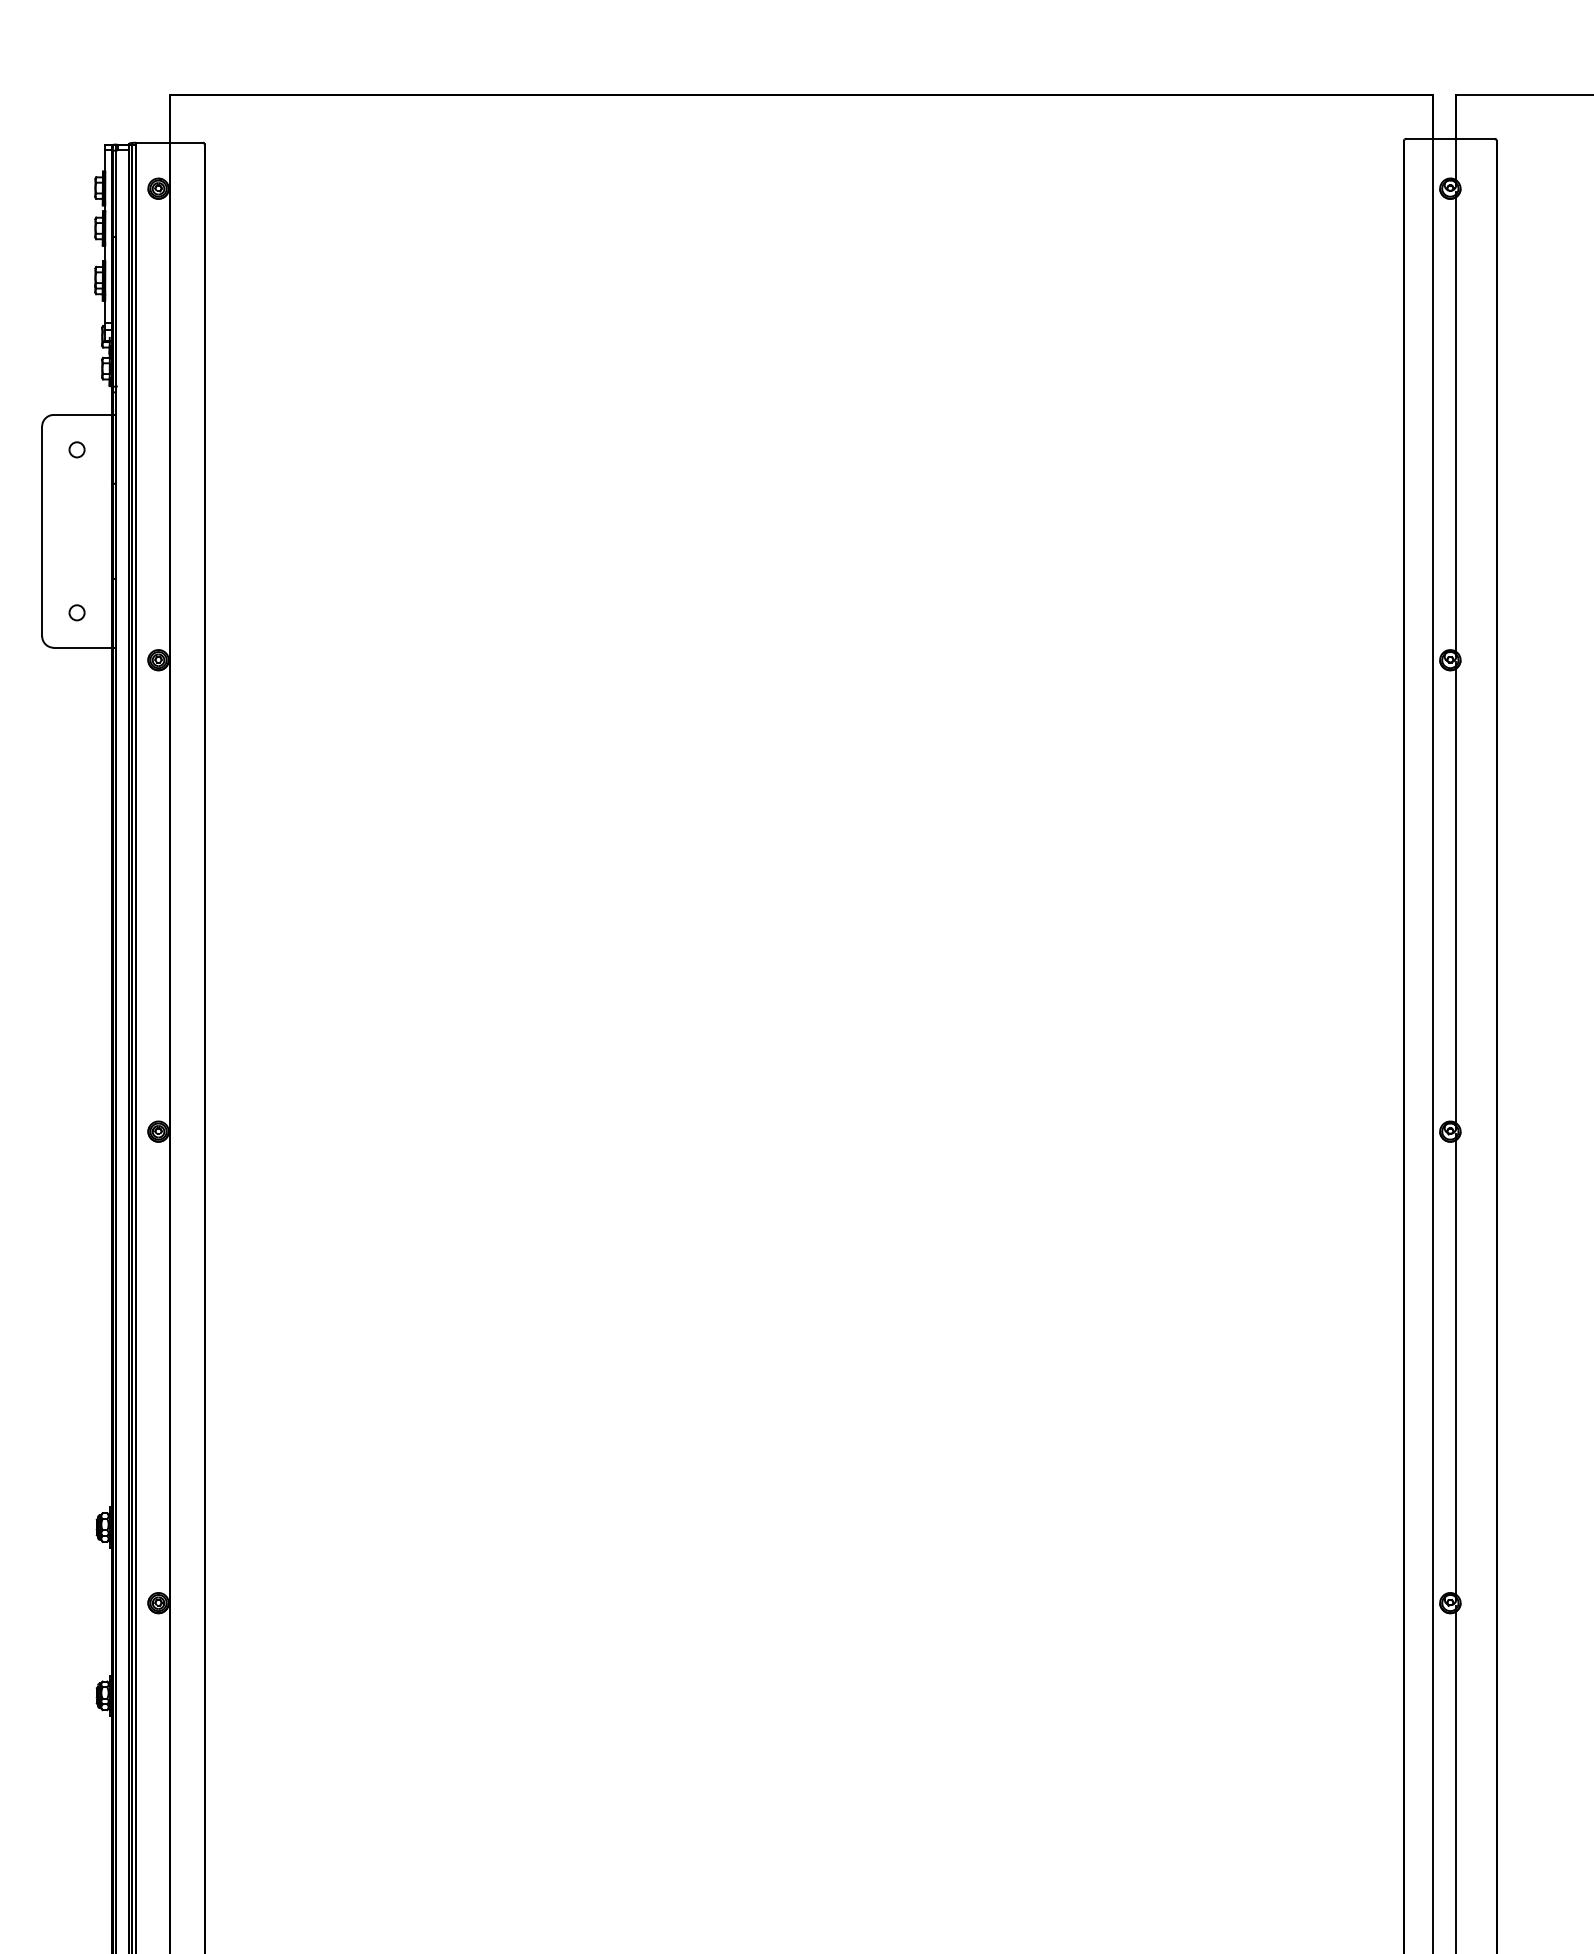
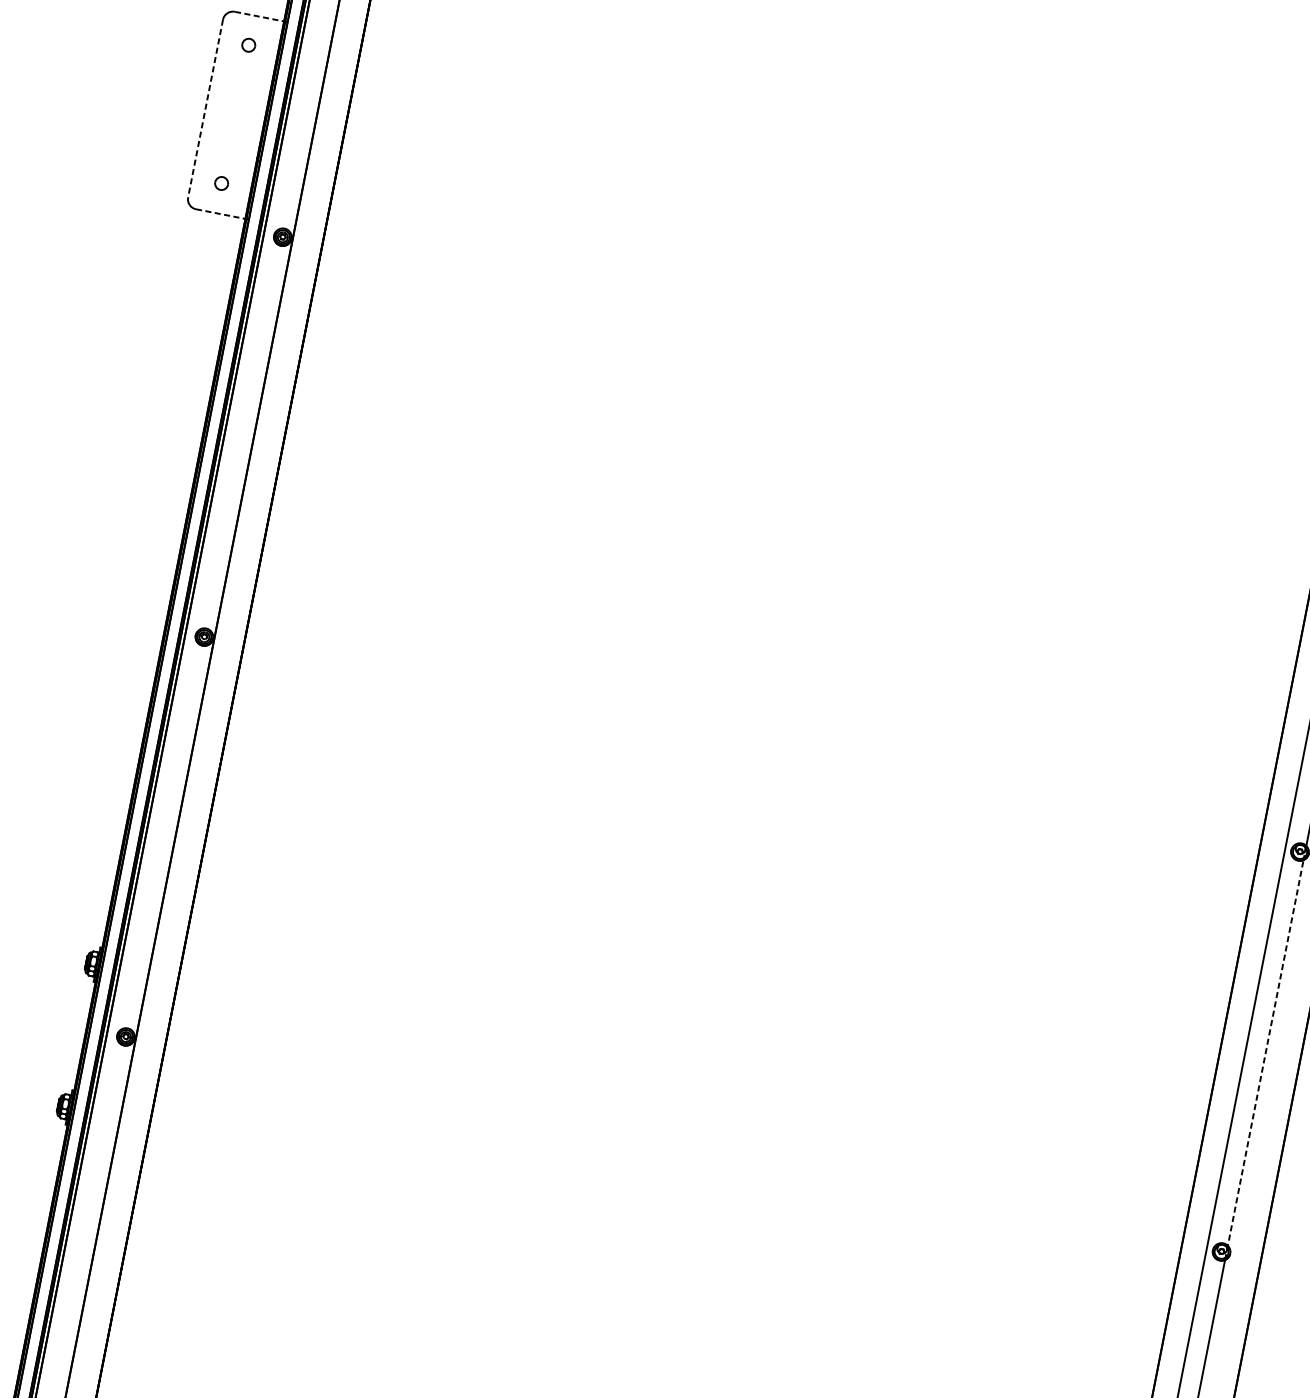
line: (84, 414) -> (260, 16), solid -> dashed
line: (42, 531) -> (205, 108), solid -> dashed
line: (85, 647) -> (223, 214), solid -> dashed
line: (1456, 1366) -> (1266, 1052), solid -> dashed

